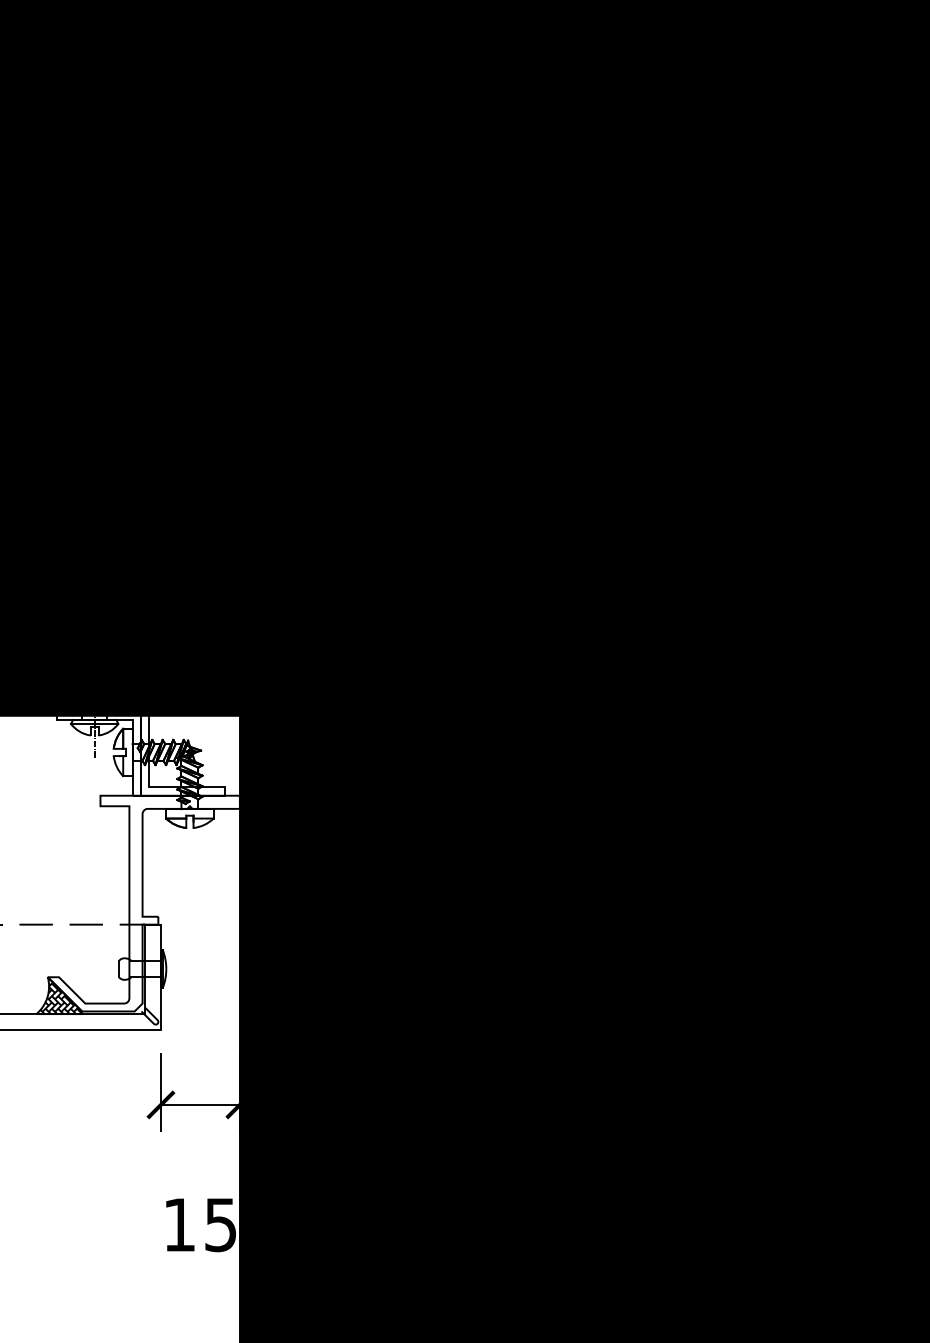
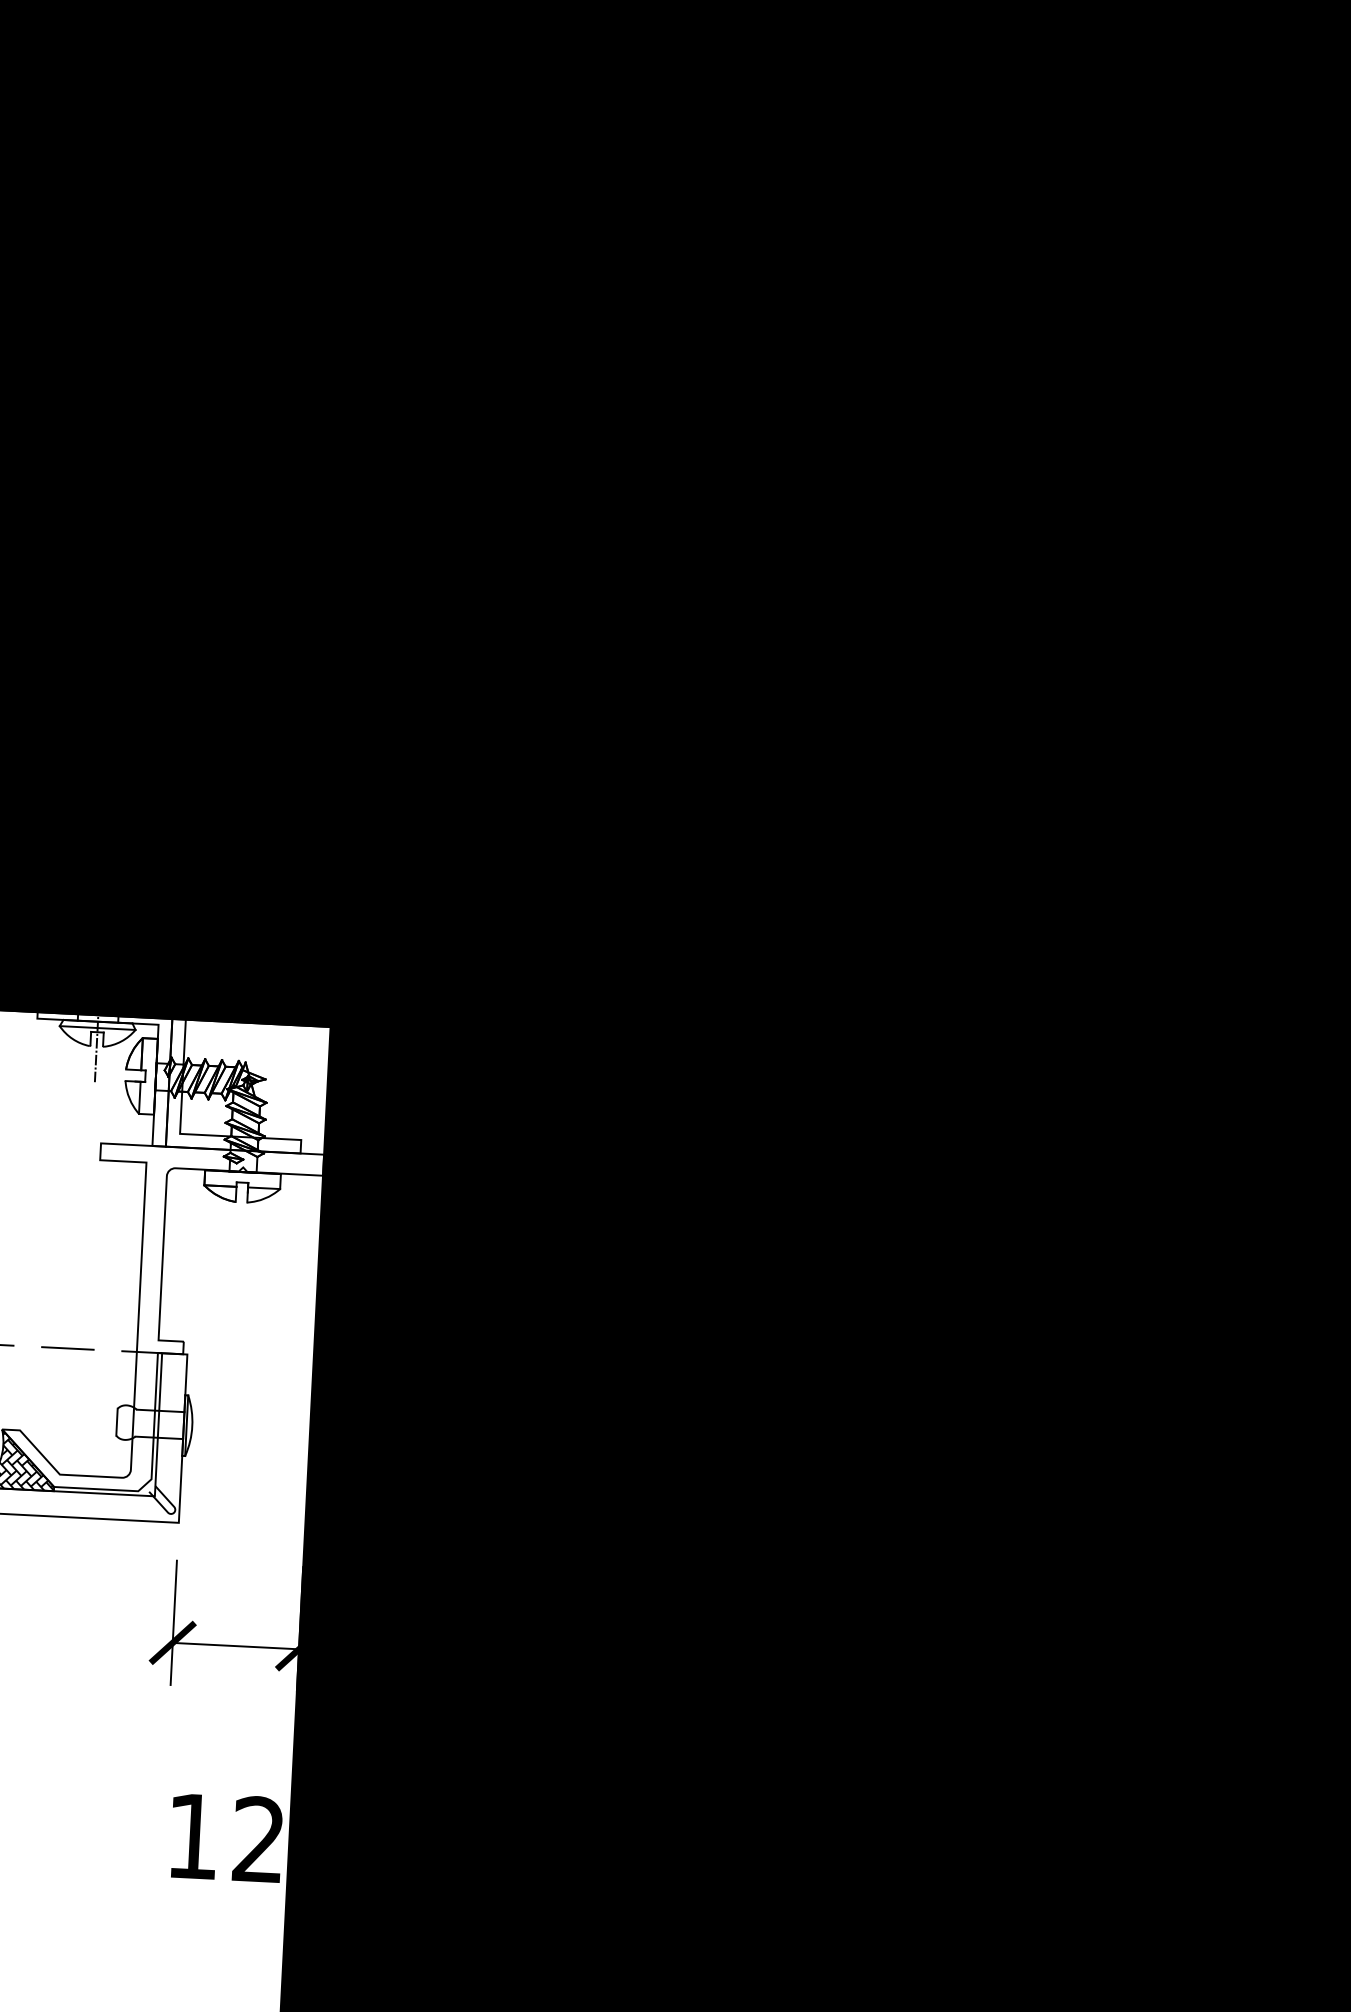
text: (220, 1224) -> (258, 1839), 15 -> 12

